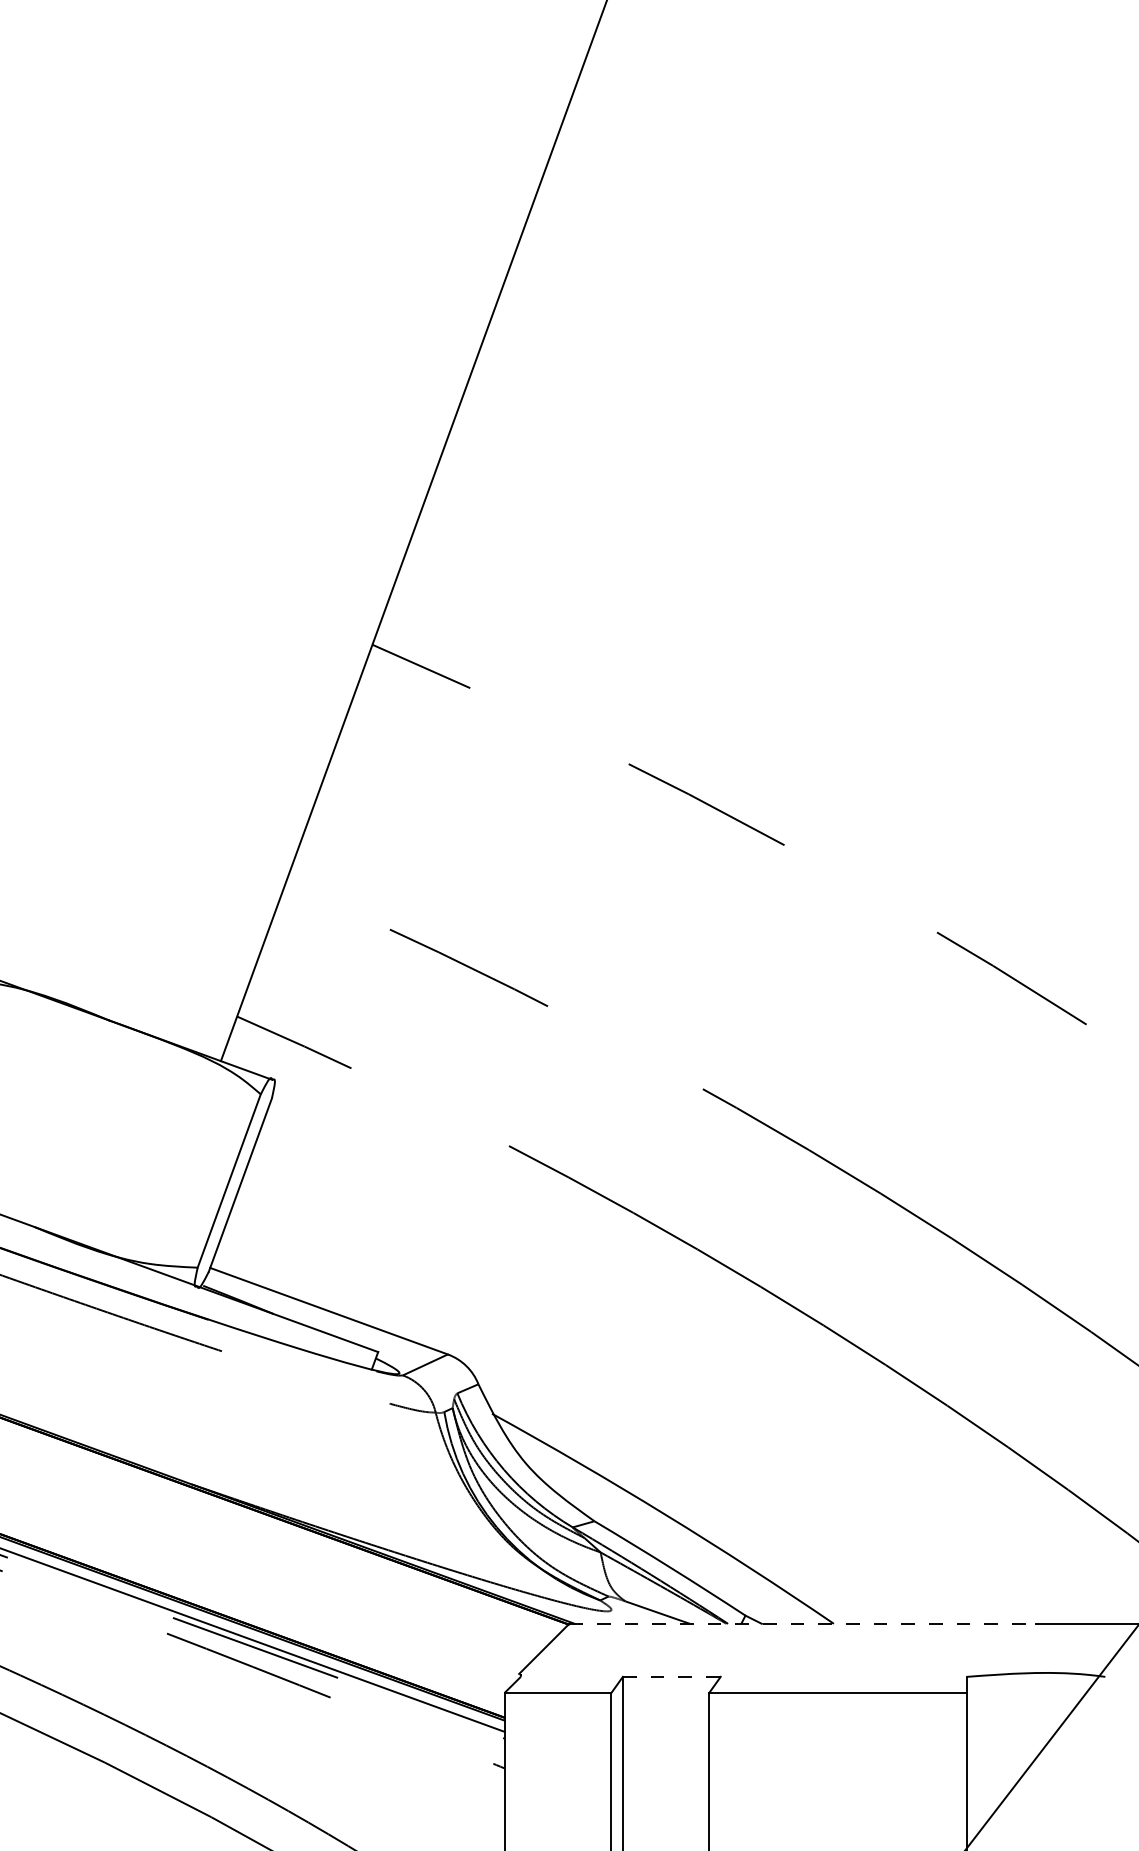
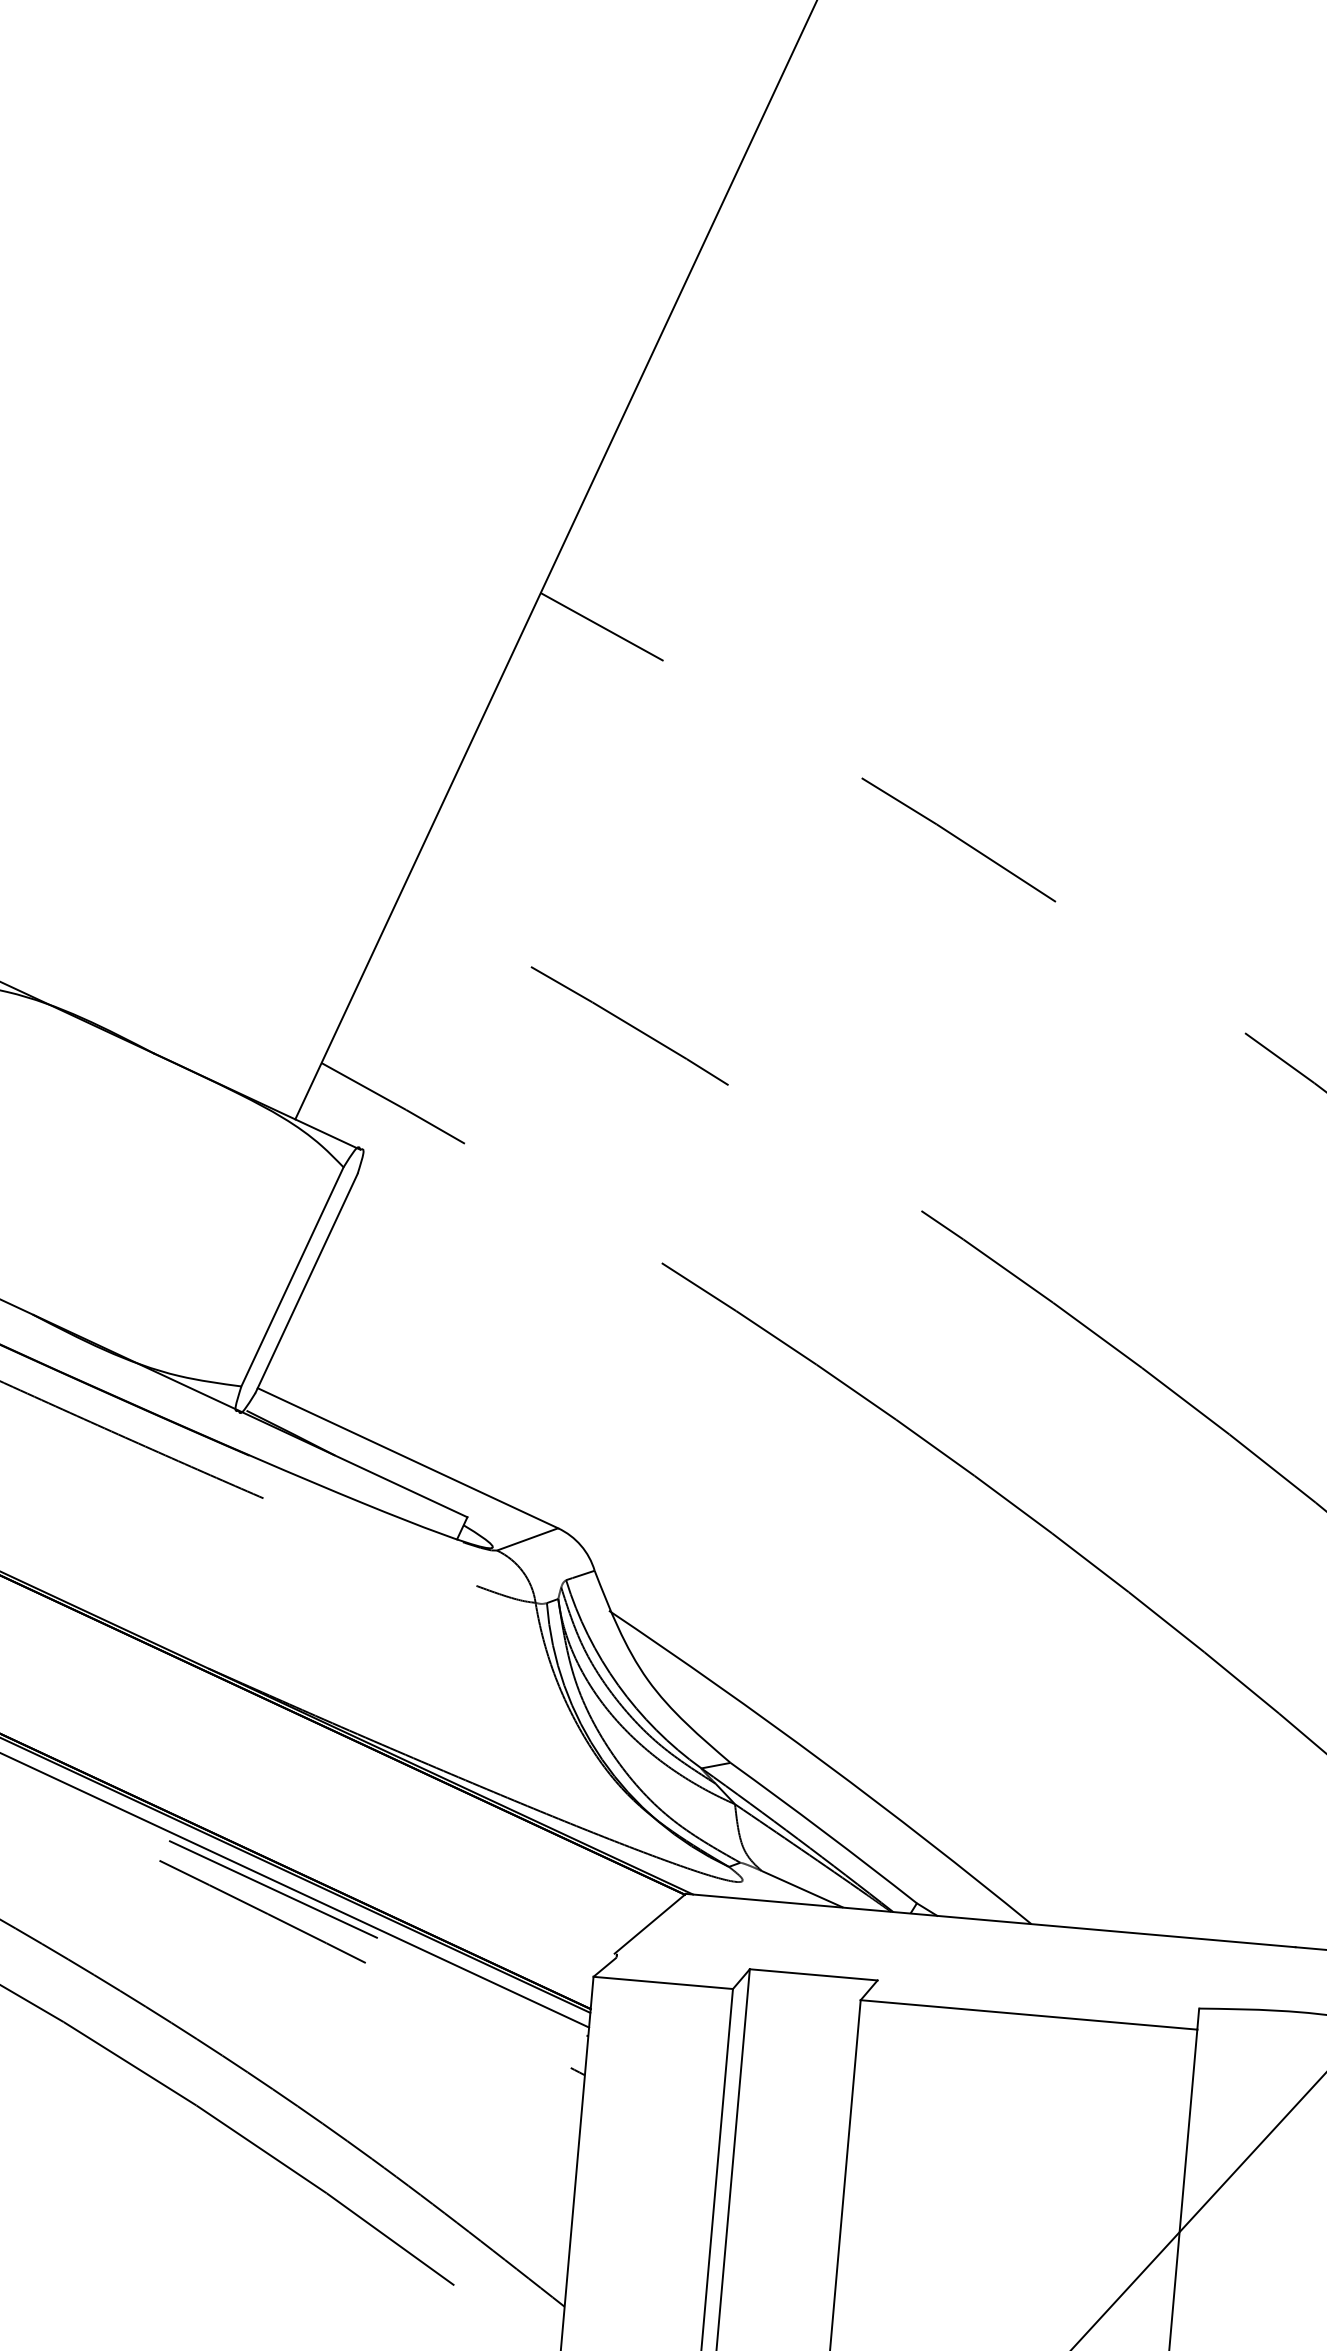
line: (803, 1623) -> (991, 1920), dashed -> solid
line: (671, 1676) -> (813, 1974), dashed -> solid

